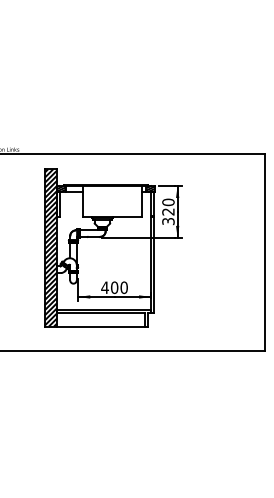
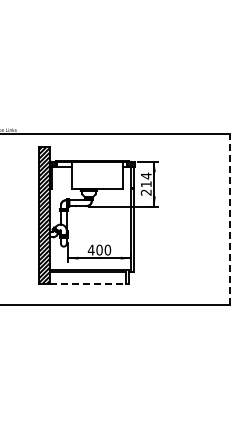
text: (167, 211) -> (145, 183), 320 -> 214
line: (265, 251) -> (230, 218), solid -> dashed
line: (103, 326) -> (89, 283), solid -> dashed

